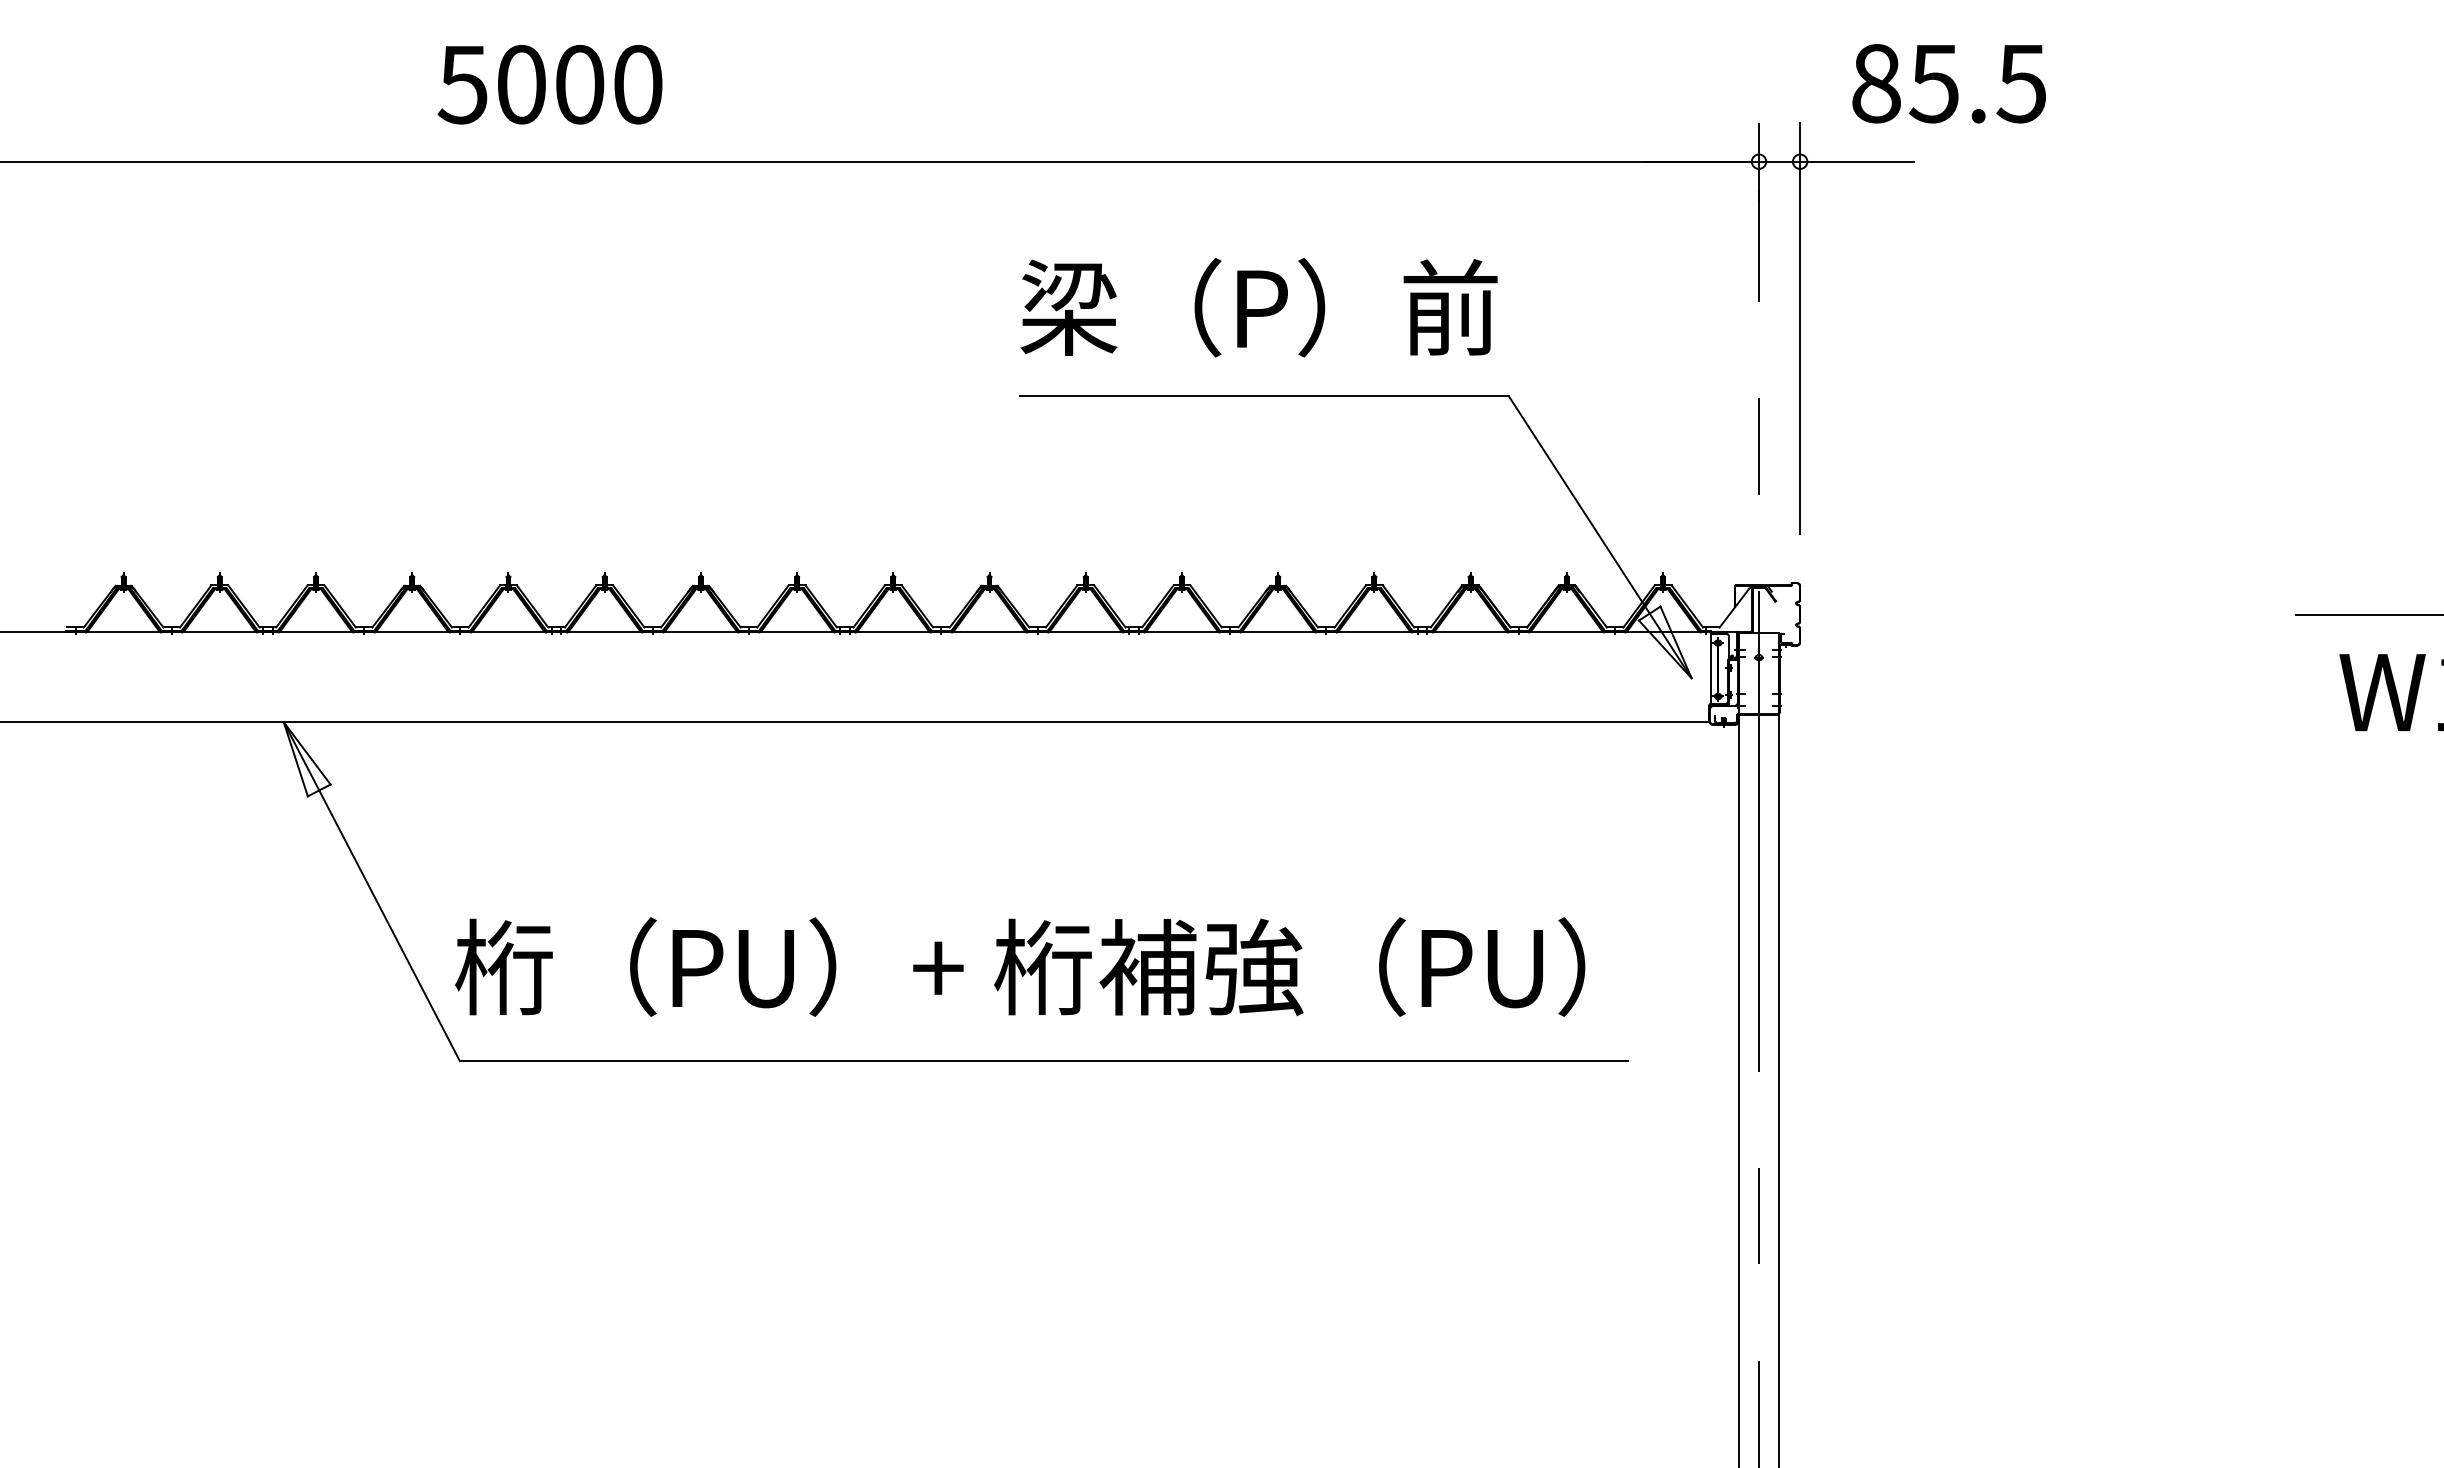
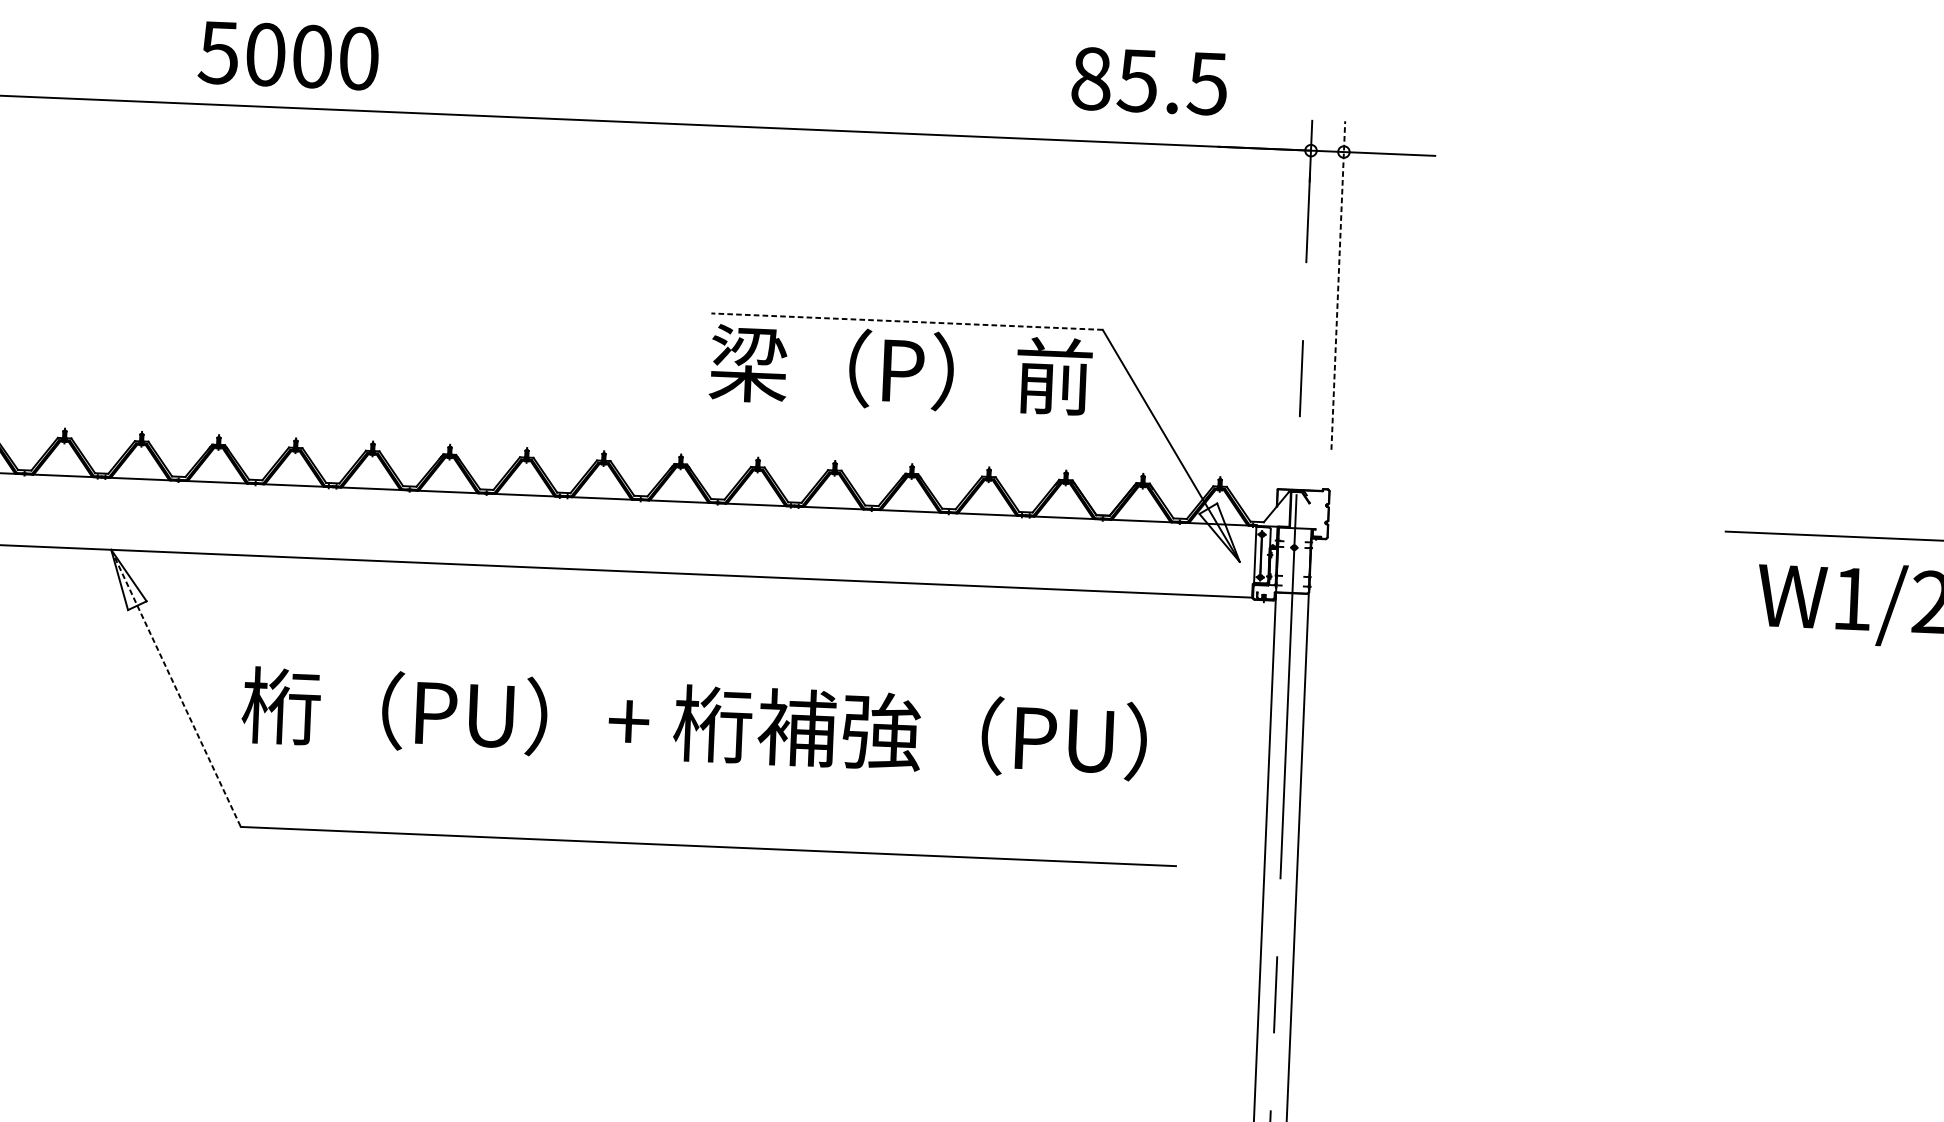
text: (1948, 83) -> (1149, 81), moved
text: (549, 84) -> (288, 55), moved
text: (1258, 307) -> (900, 369), moved
line: (1800, 327) -> (1338, 284), solid -> dashed
line: (1263, 396) -> (906, 321), solid -> dashed
line: (371, 891) -> (175, 688), solid -> dashed
text: (1020, 966) -> (694, 722), moved

